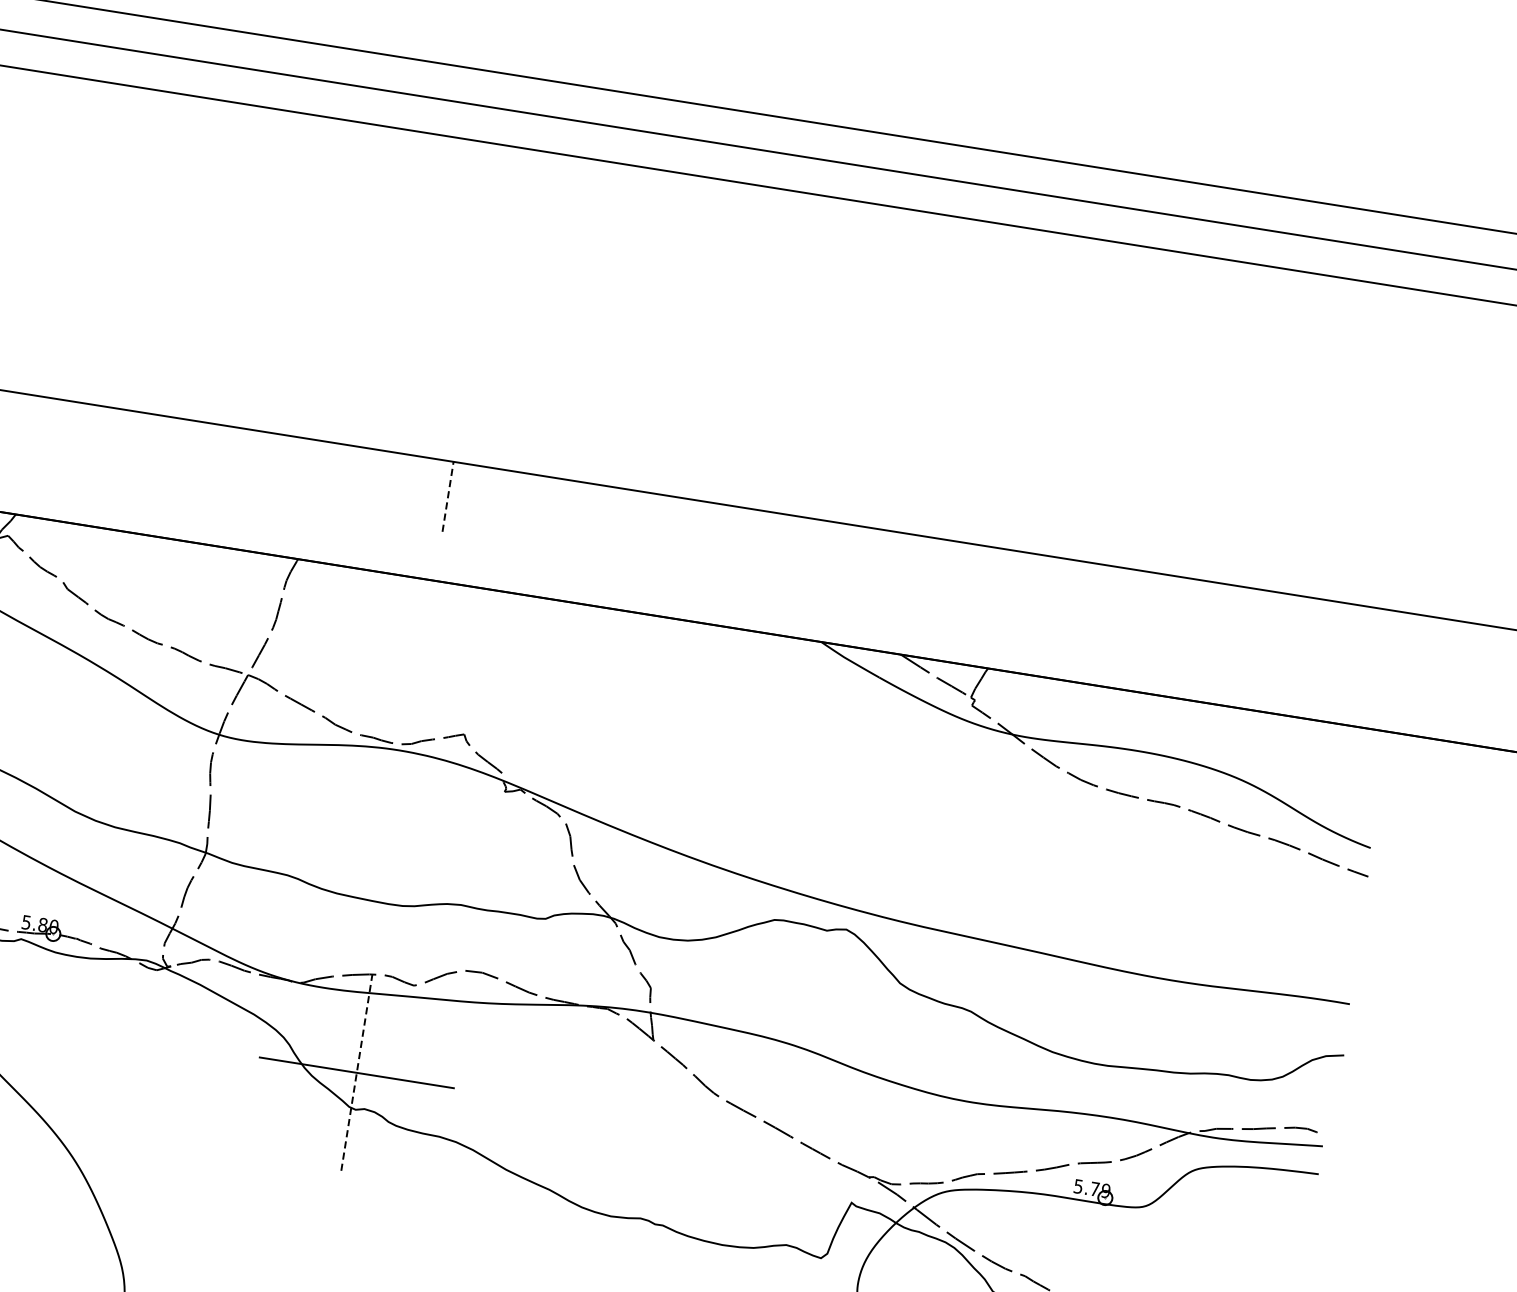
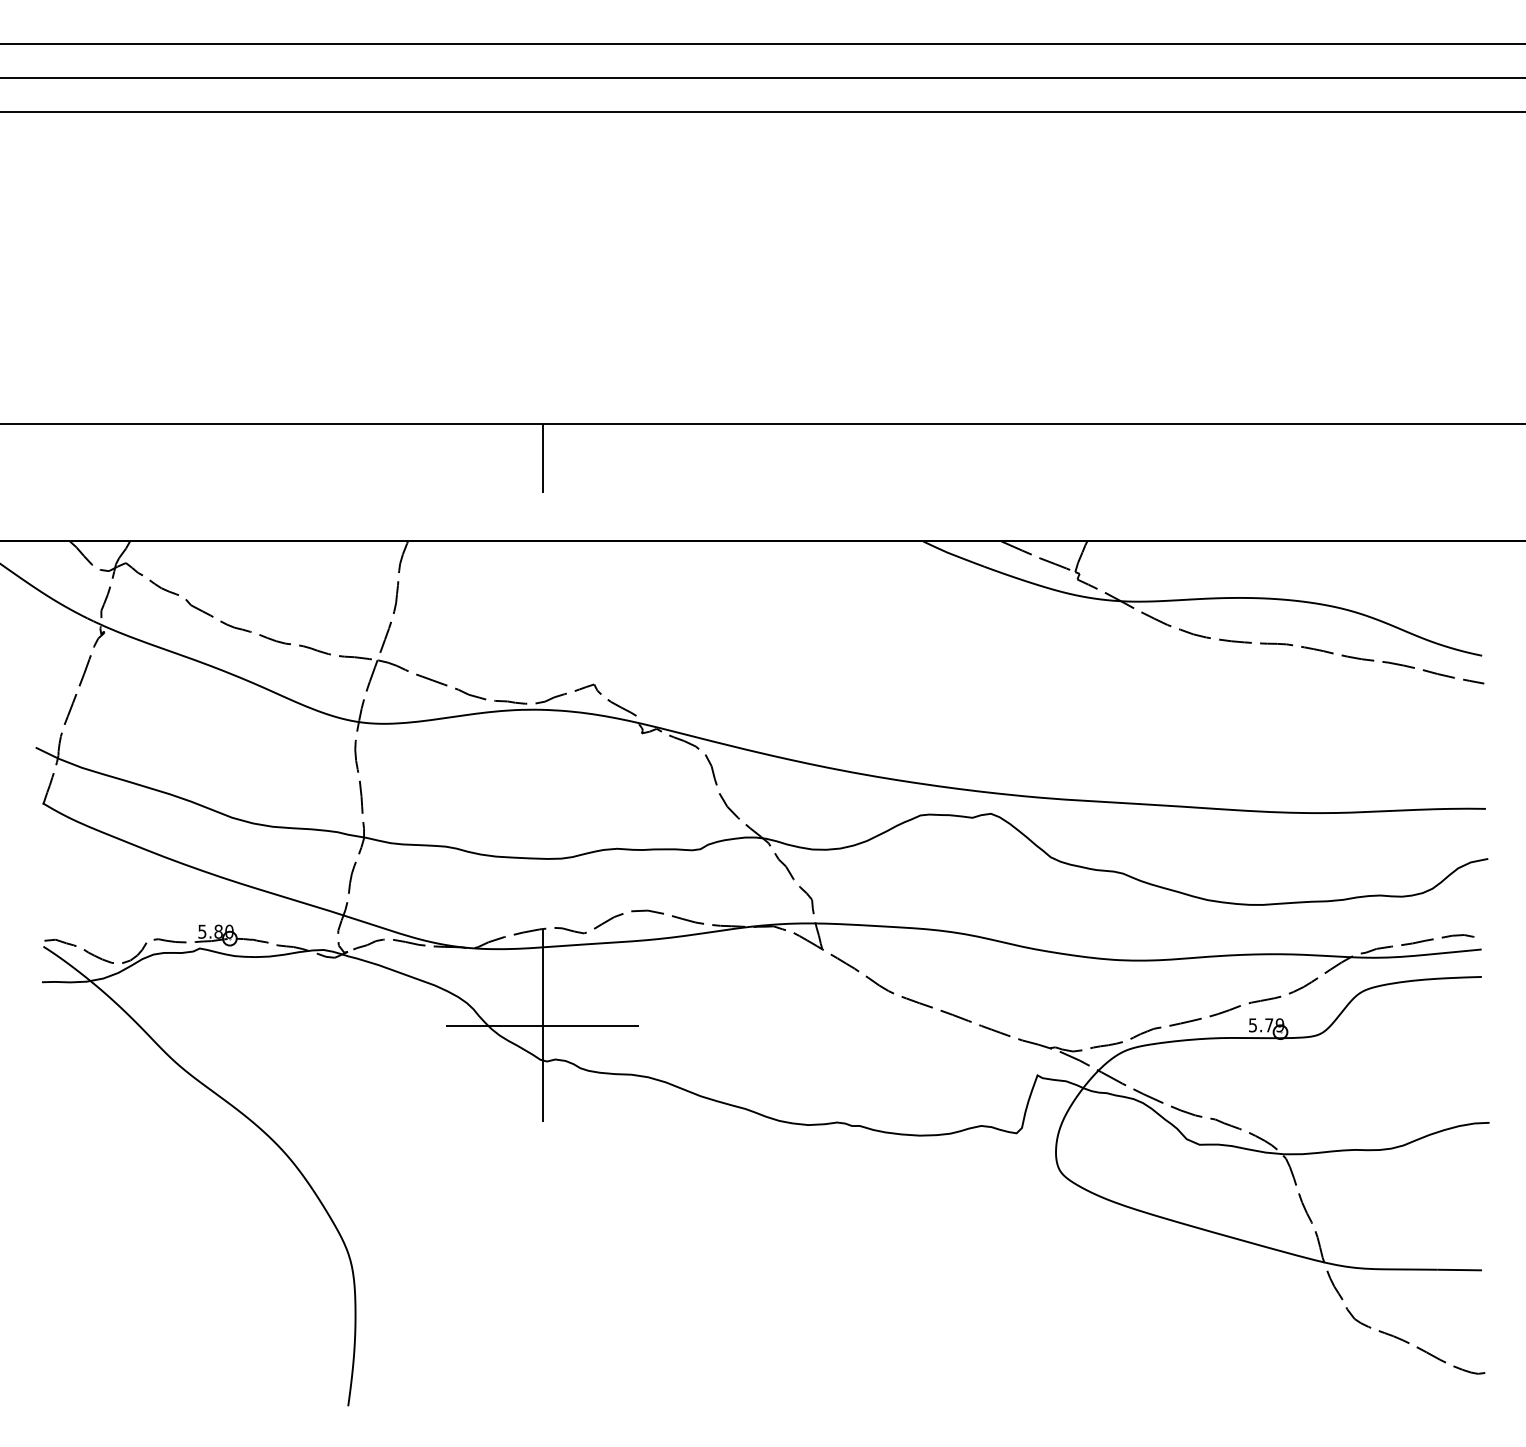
line: (448, 496) -> (542, 458), dashed -> solid
line: (356, 1072) -> (542, 1025), dashed -> solid

